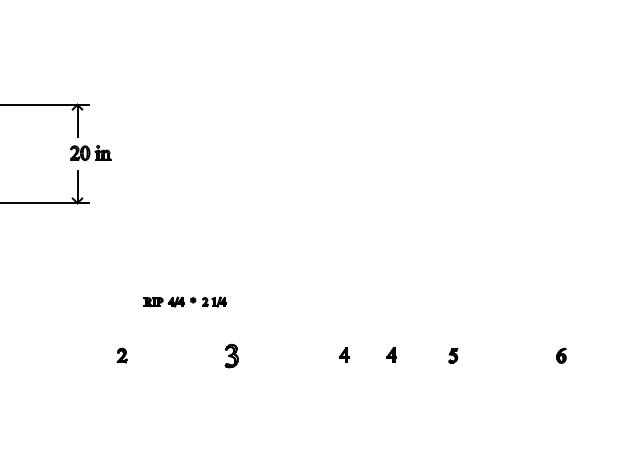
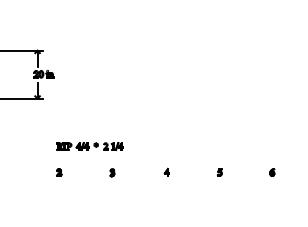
part: (184, 302) -> (89, 146), size x1.67
part: (390, 353) -> (189, 171), removed
part: (231, 355) -> (112, 172), size x0.62

